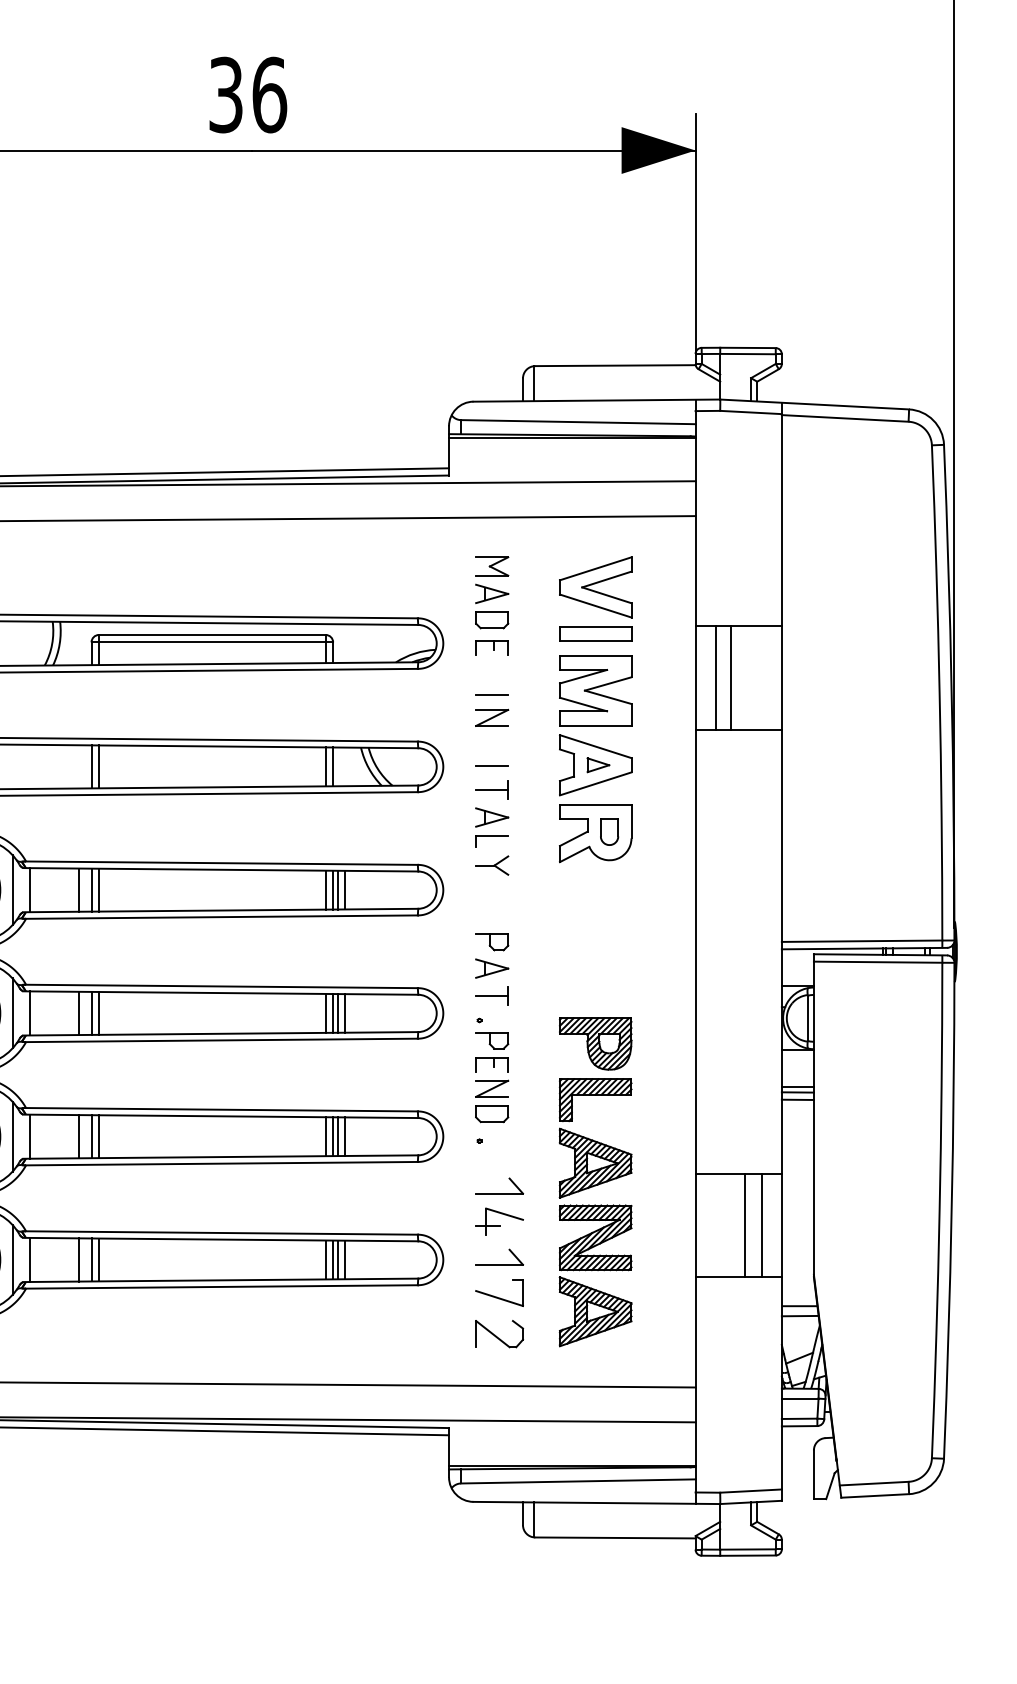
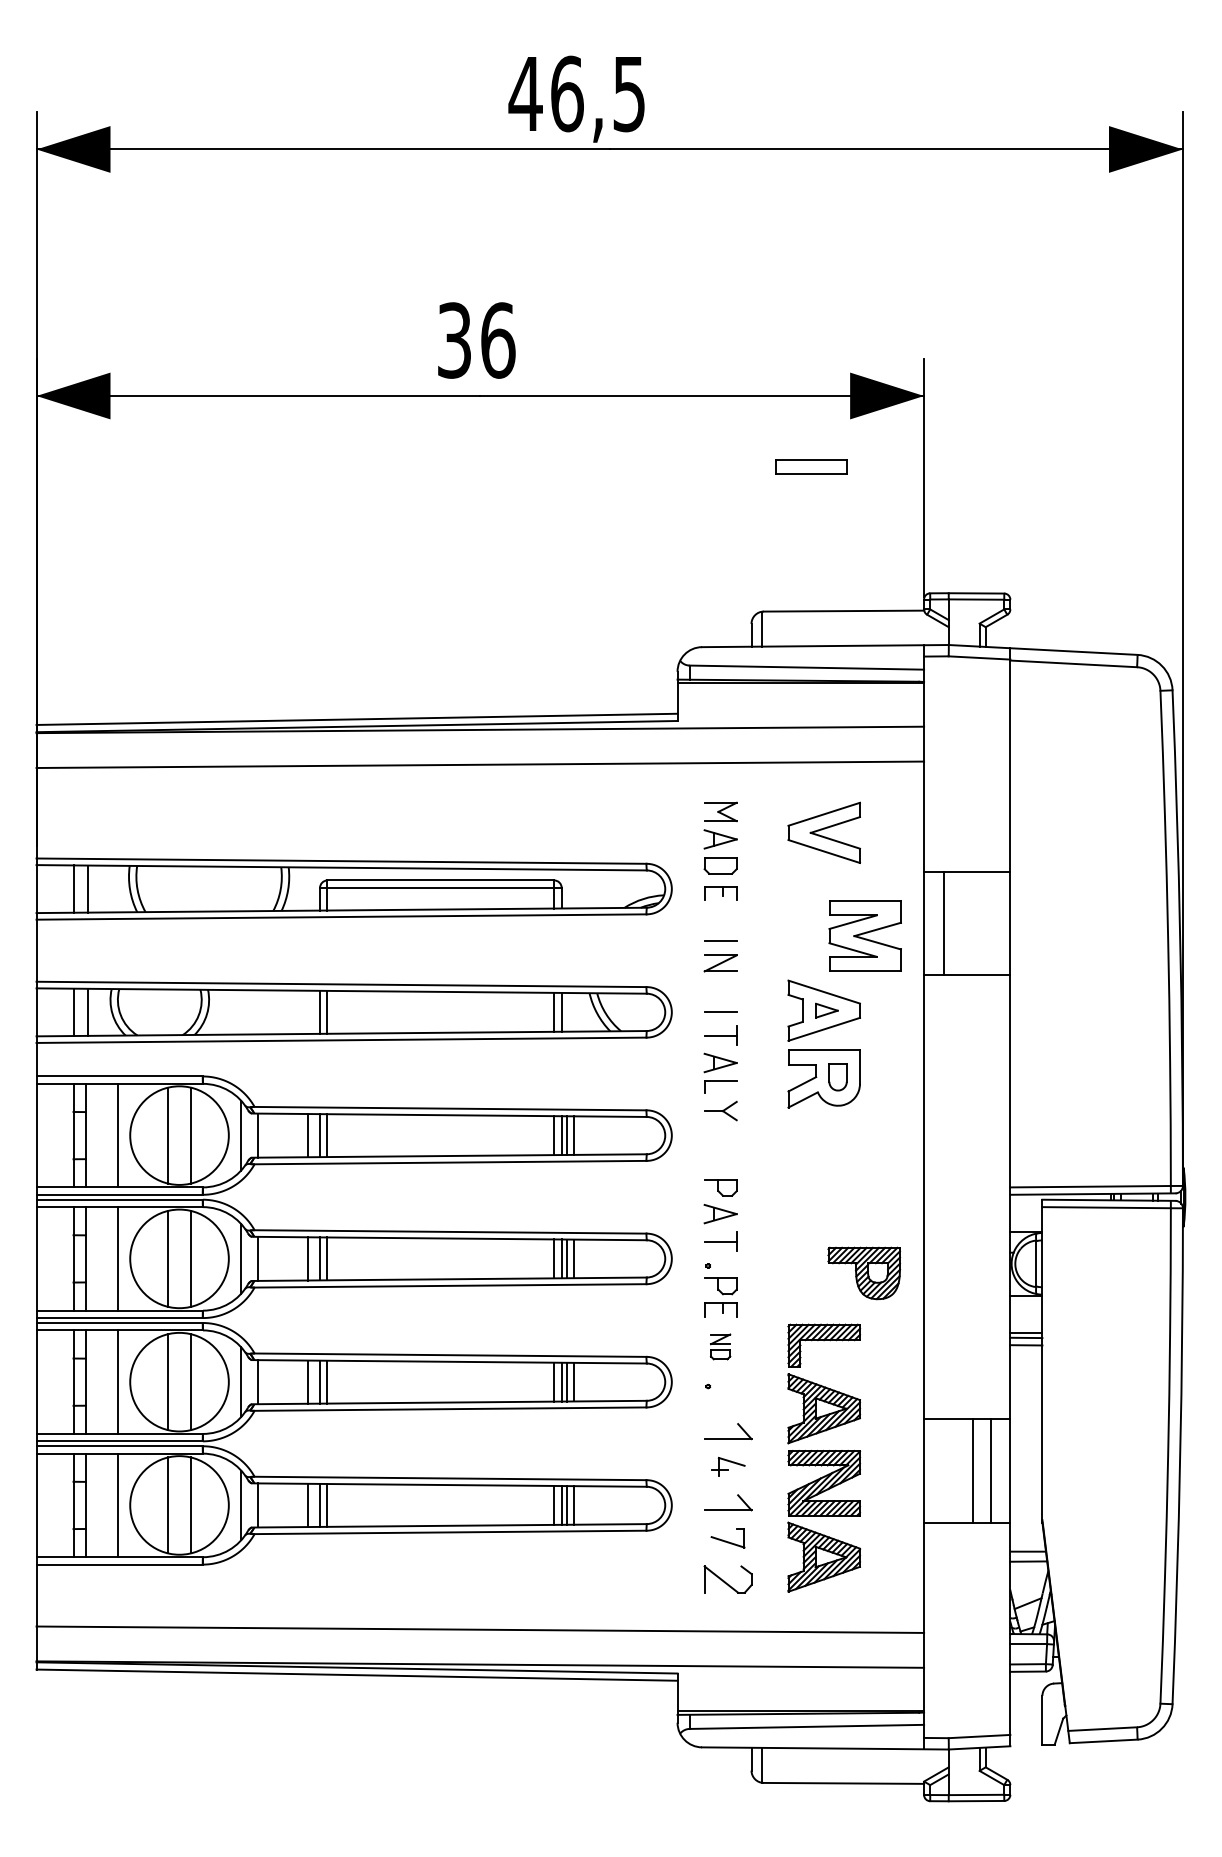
part: (595, 634) -> (811, 466), moved
line: (730, 678) -> (959, 923), removed
part: (594, 690) -> (864, 935), moved
part: (595, 1044) -> (864, 1273), moved
part: (491, 1101) -> (720, 1346), size x0.6
part: (499, 1221) -> (728, 1466), size x0.7
part: (498, 1293) -> (727, 1538), size x0.7

